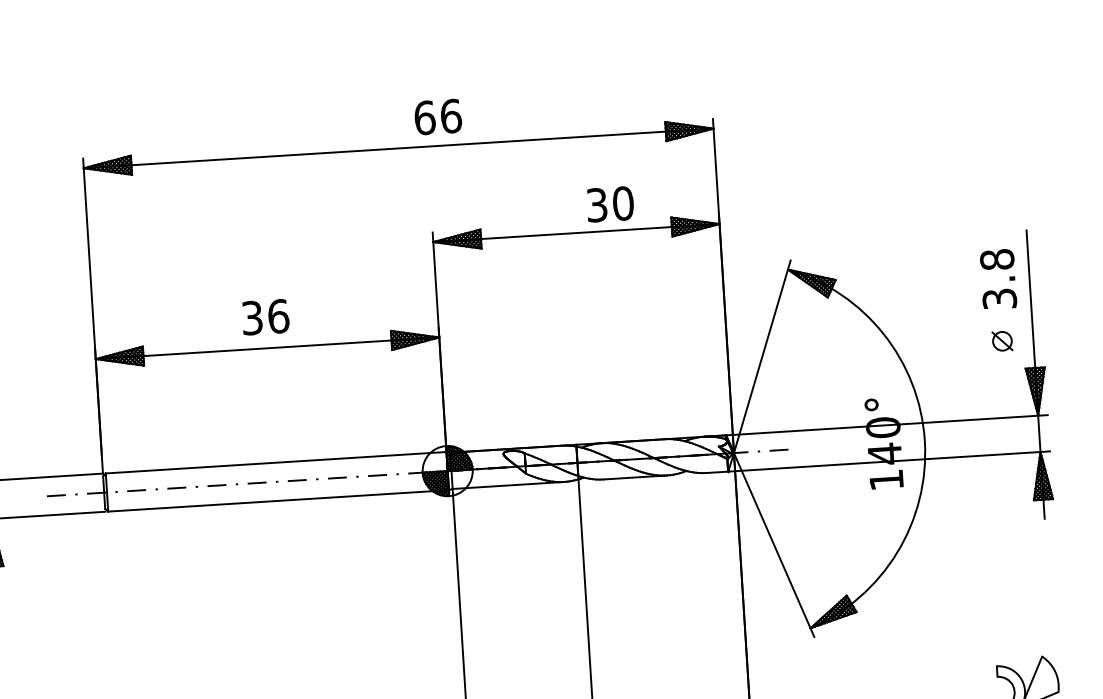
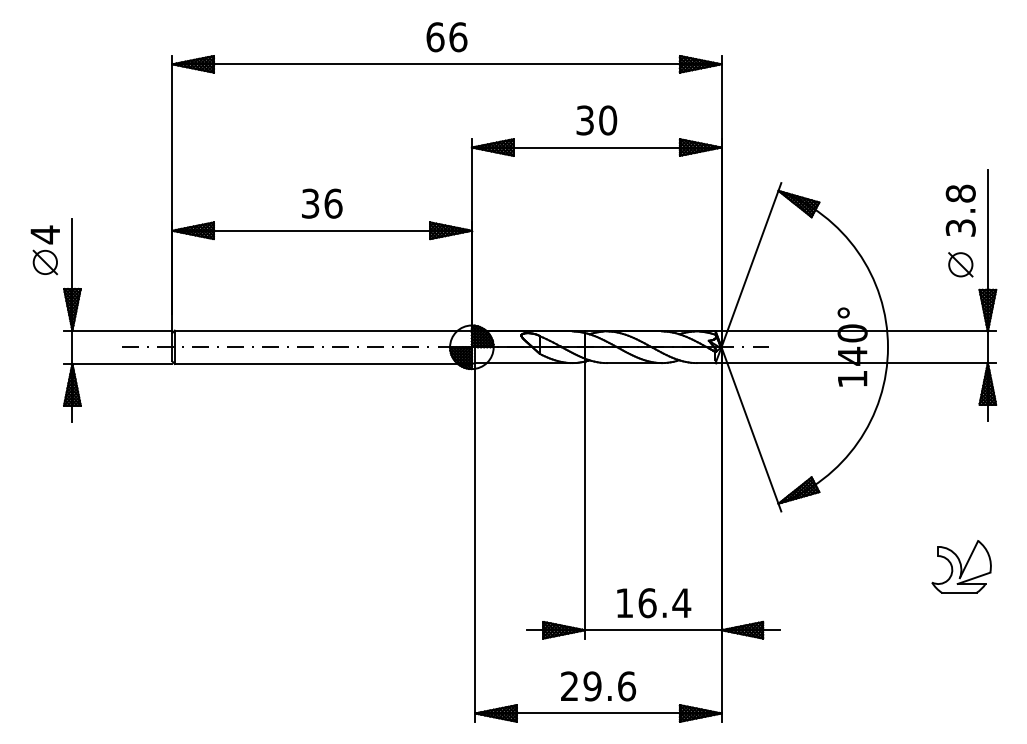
text: (437, 117) -> (446, 37), moved
text: (610, 204) -> (596, 120), moved
part: (1001, 340) -> (960, 264), size x1.43

